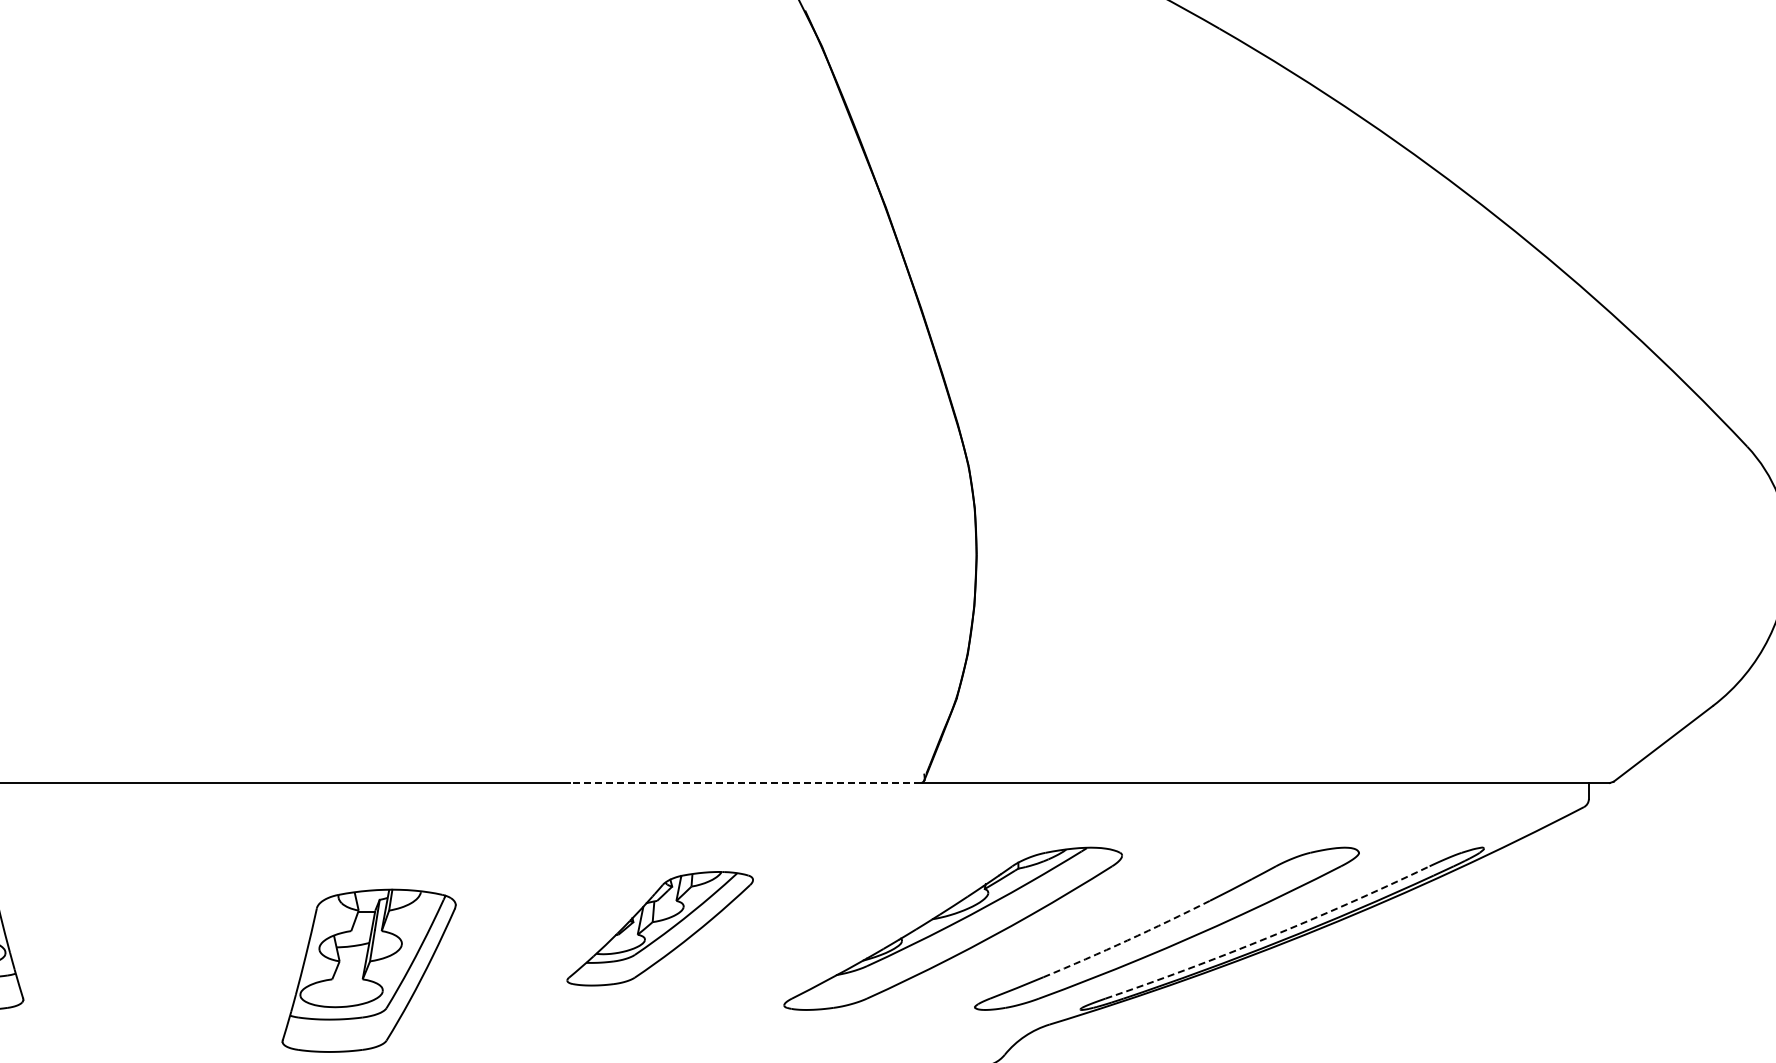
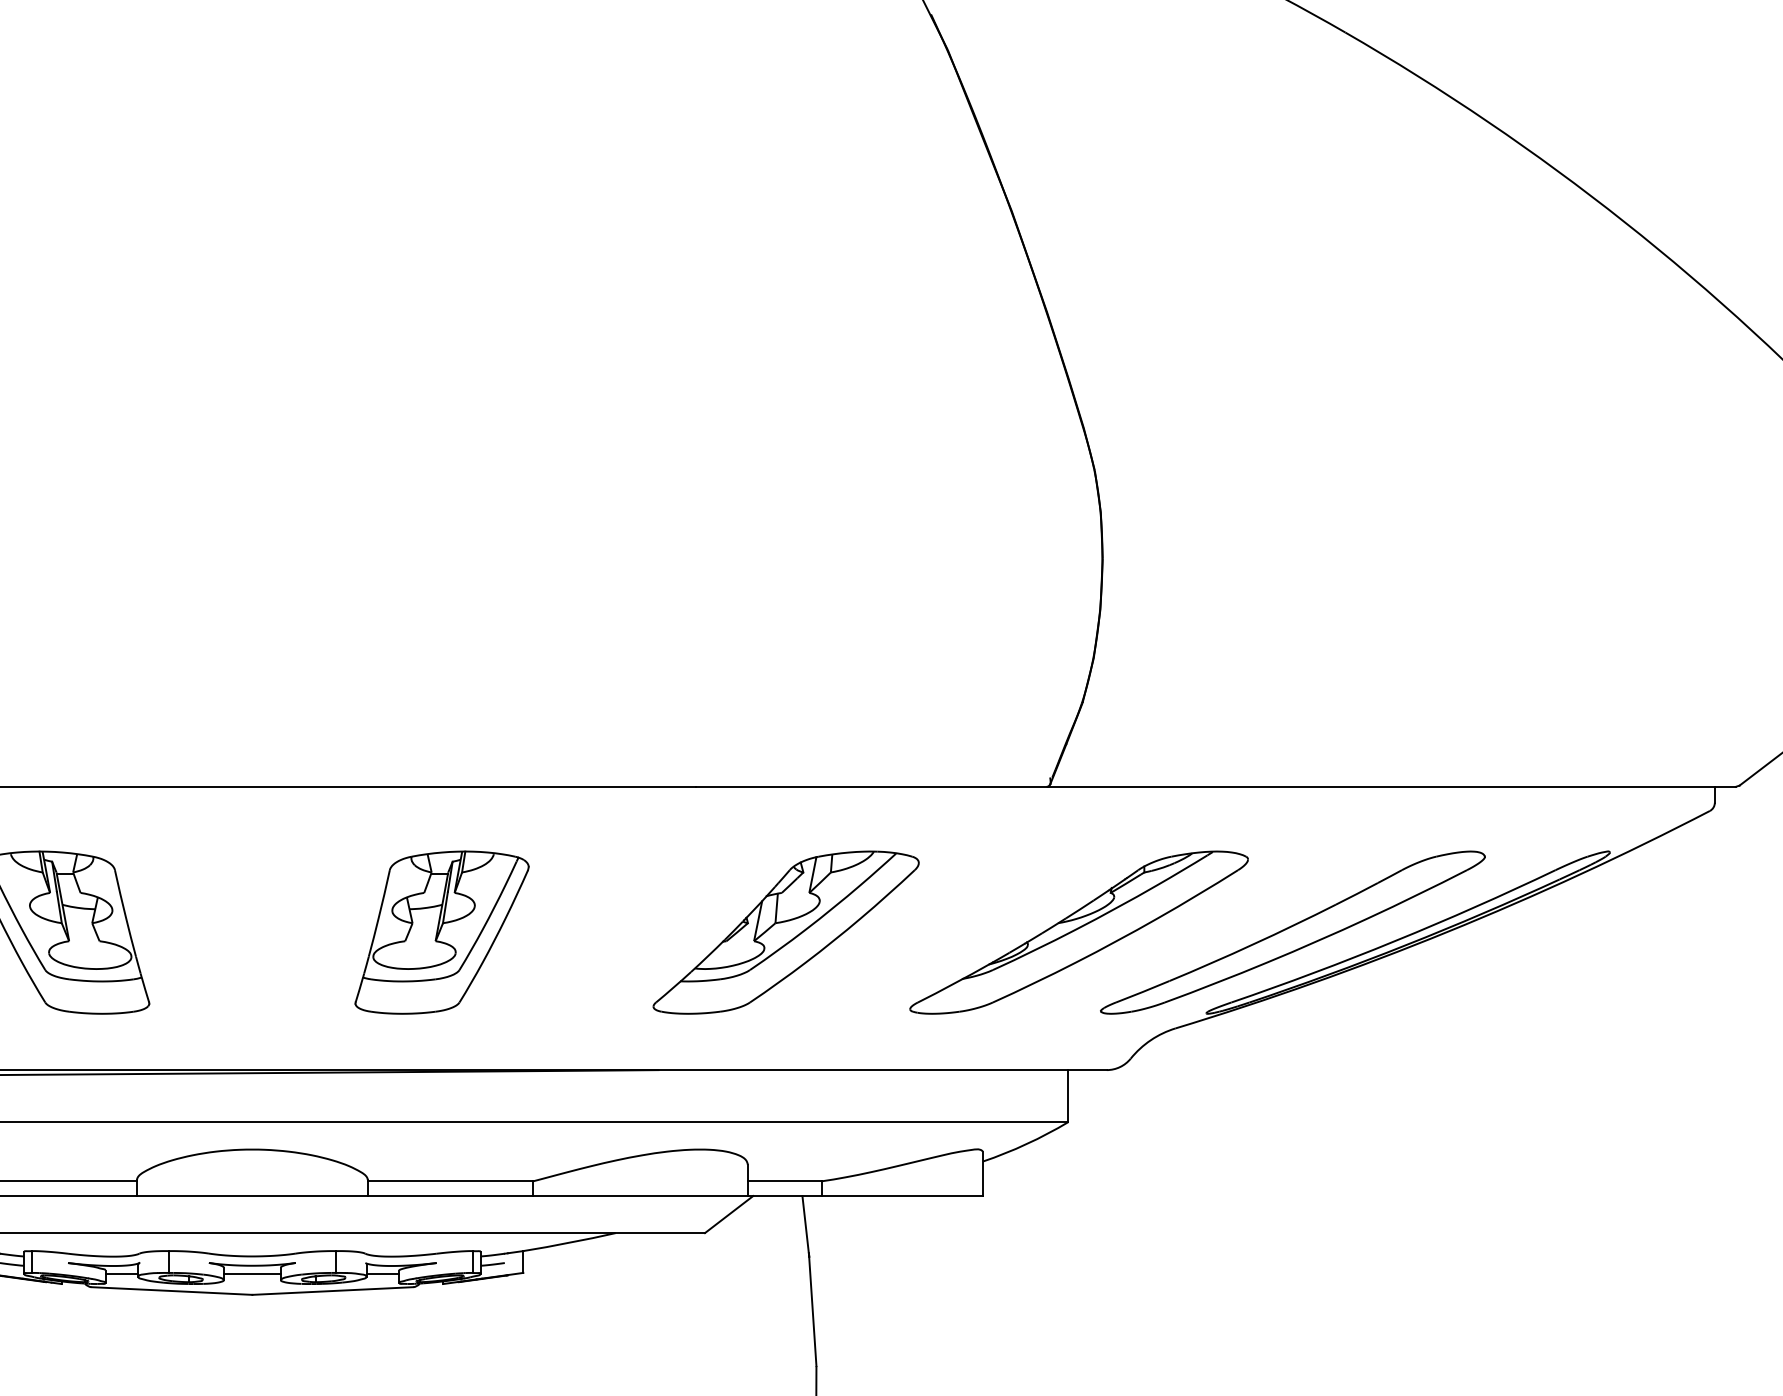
line: (744, 782) -> (870, 786), dashed -> solid
part: (659, 928) -> (785, 932), size x1.43
arc: (1269, 936) -> (1395, 940), dashed -> solid
arc: (1127, 940) -> (1253, 944), dashed -> solid
part: (368, 970) -> (441, 932), moved

